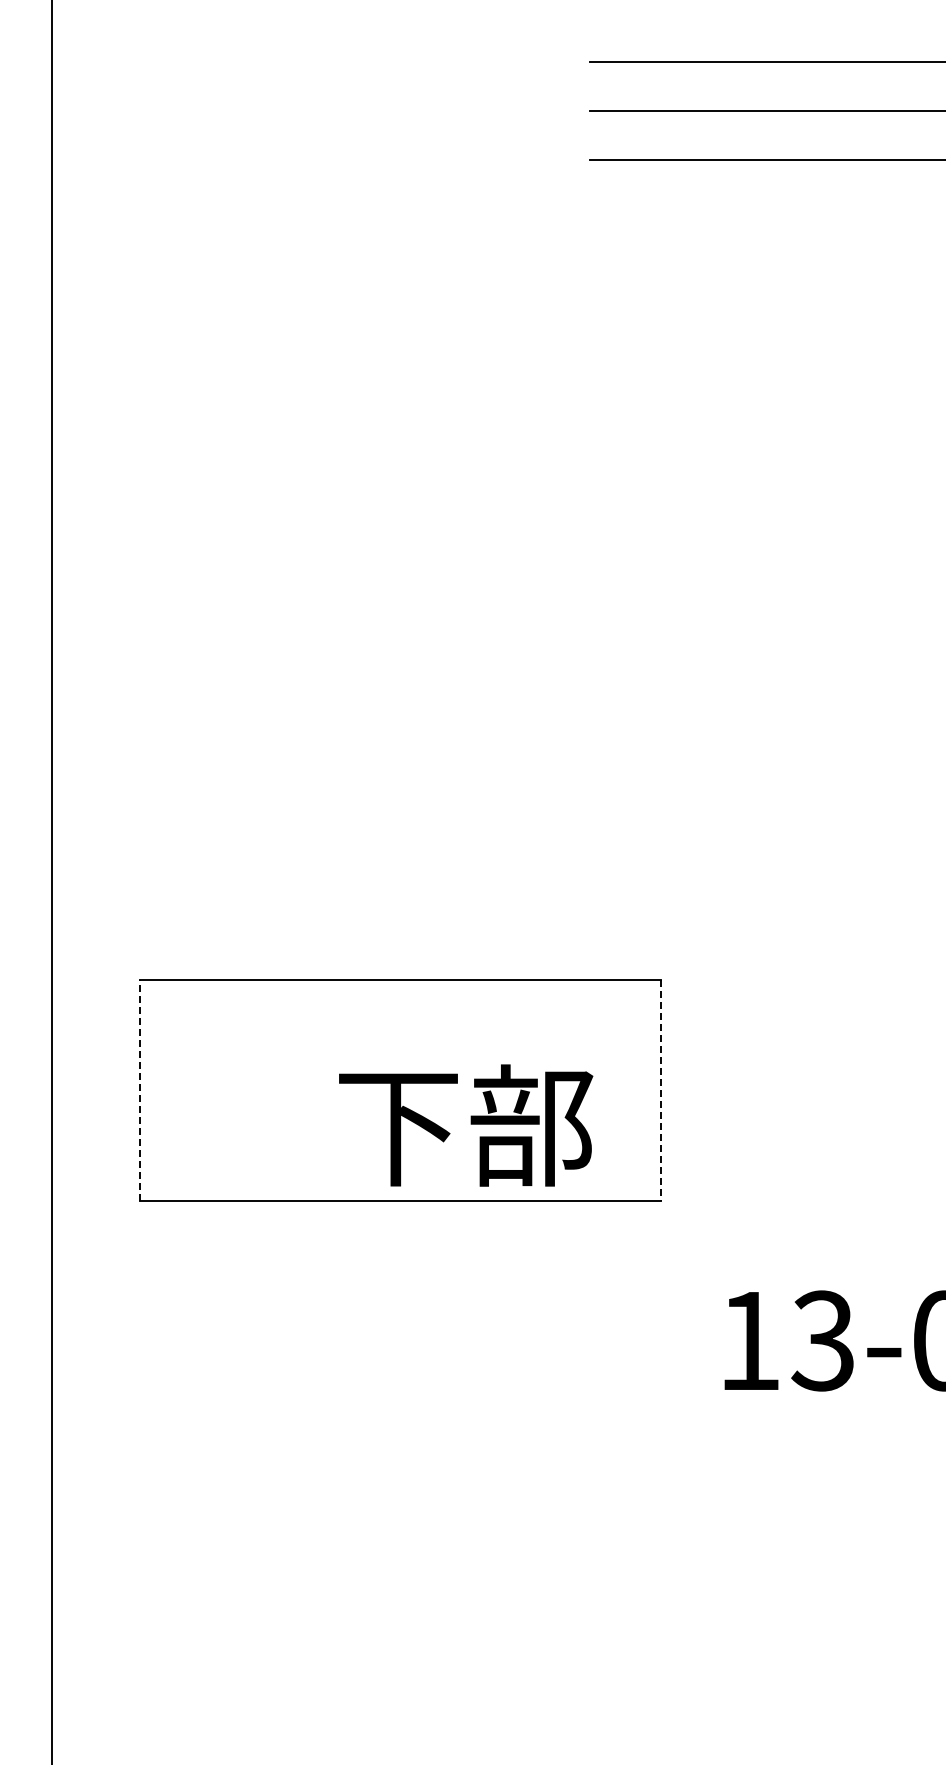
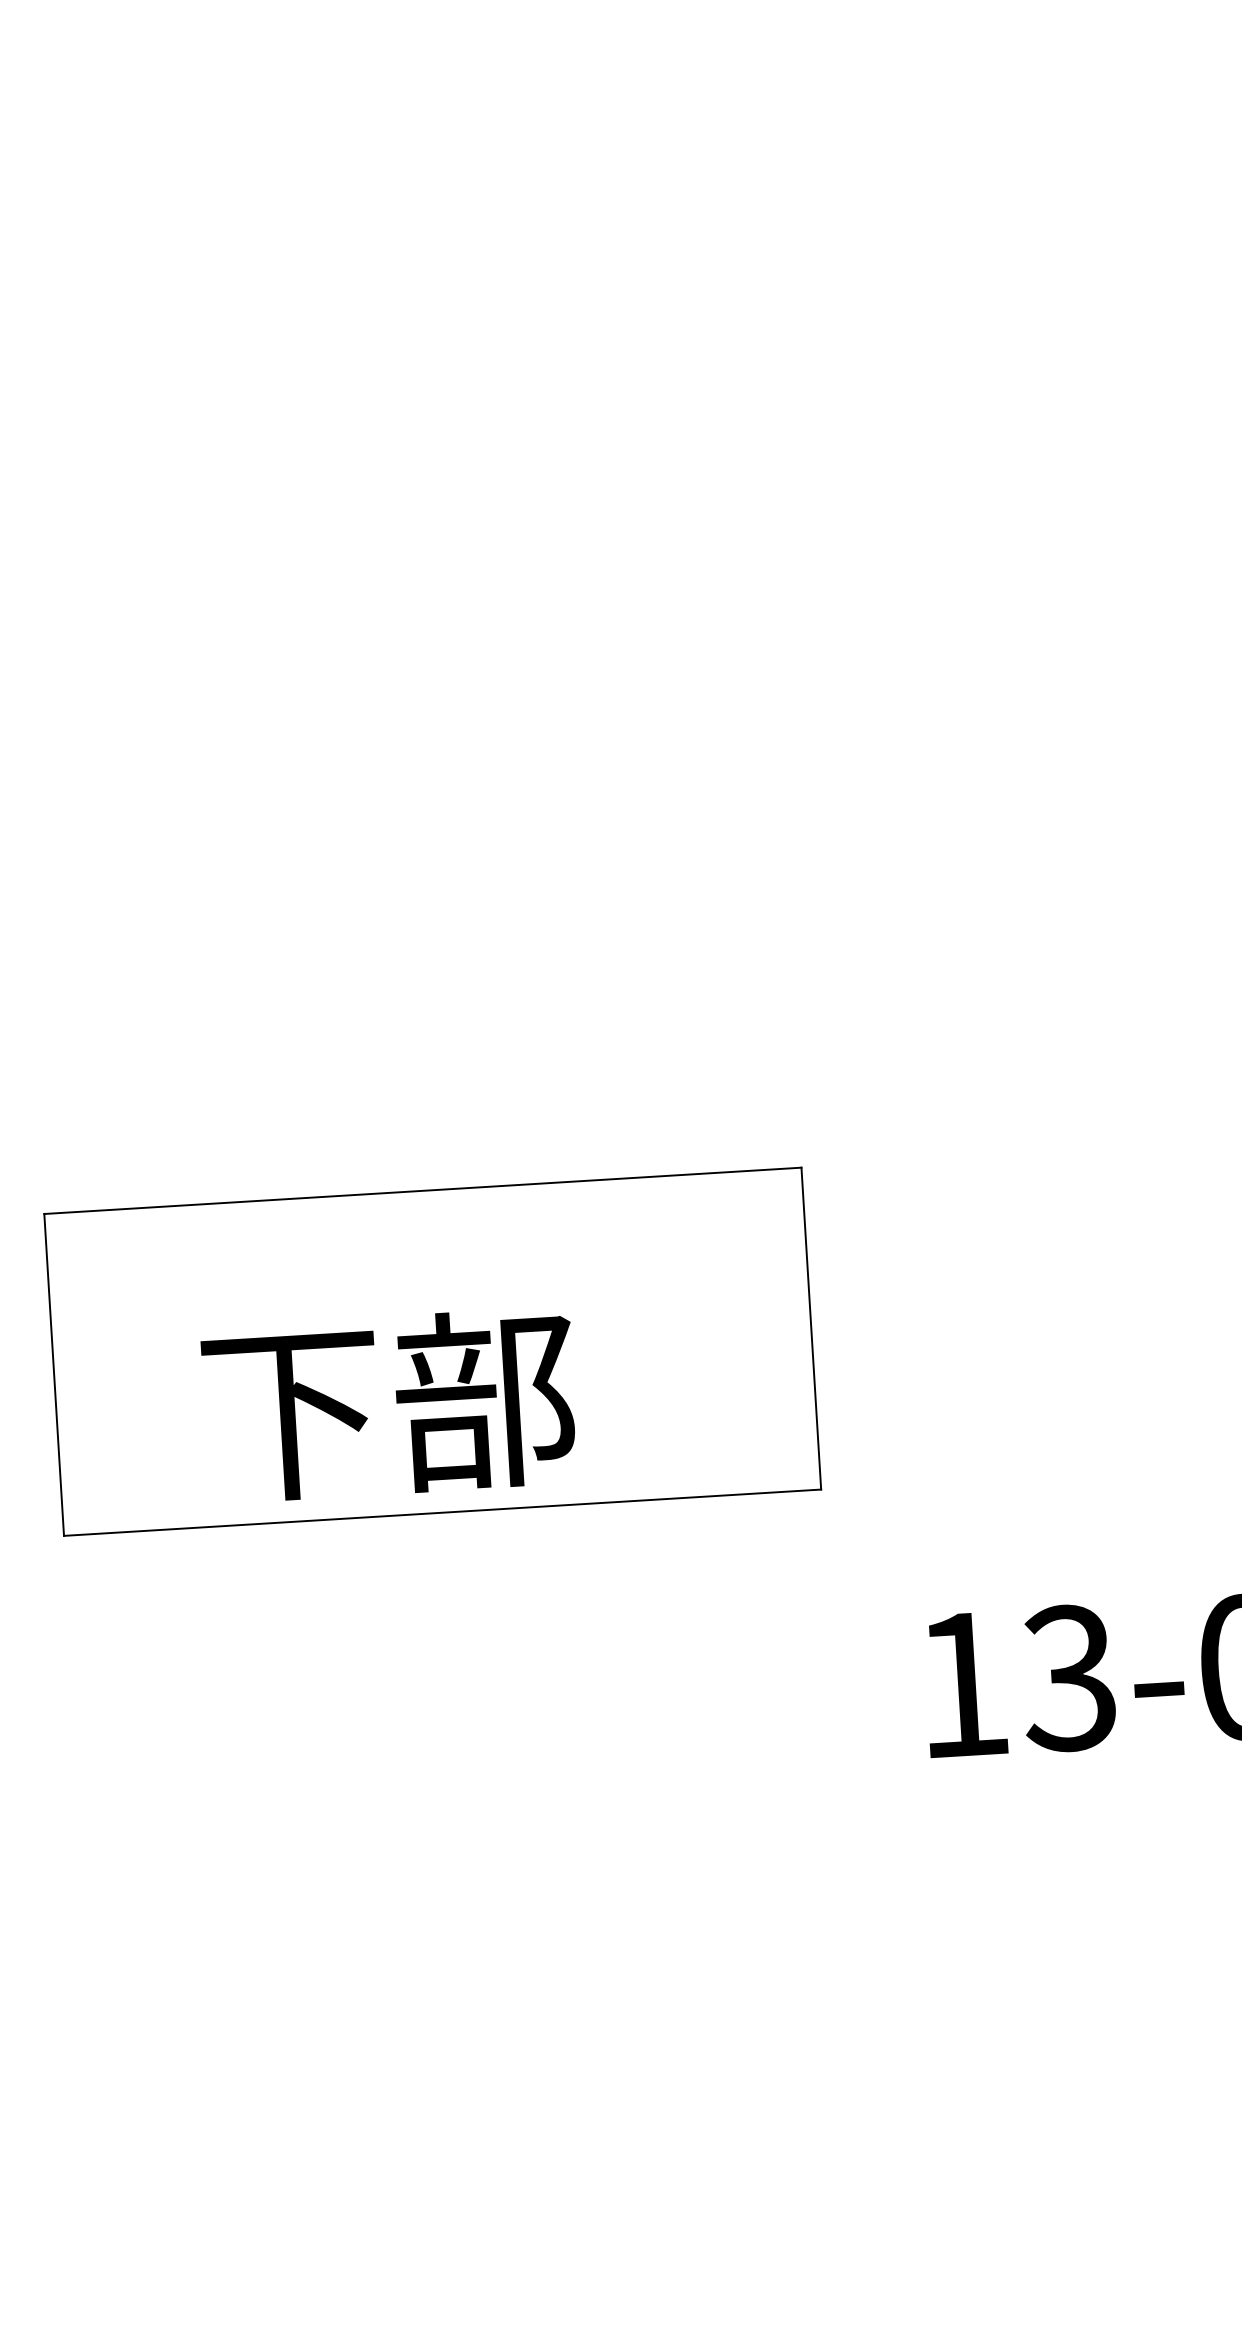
line: (140, 1090) -> (54, 1374), dashed -> solid
line: (660, 1090) -> (810, 1328), dashed -> solid
text: (466, 1125) -> (390, 1405), moved

